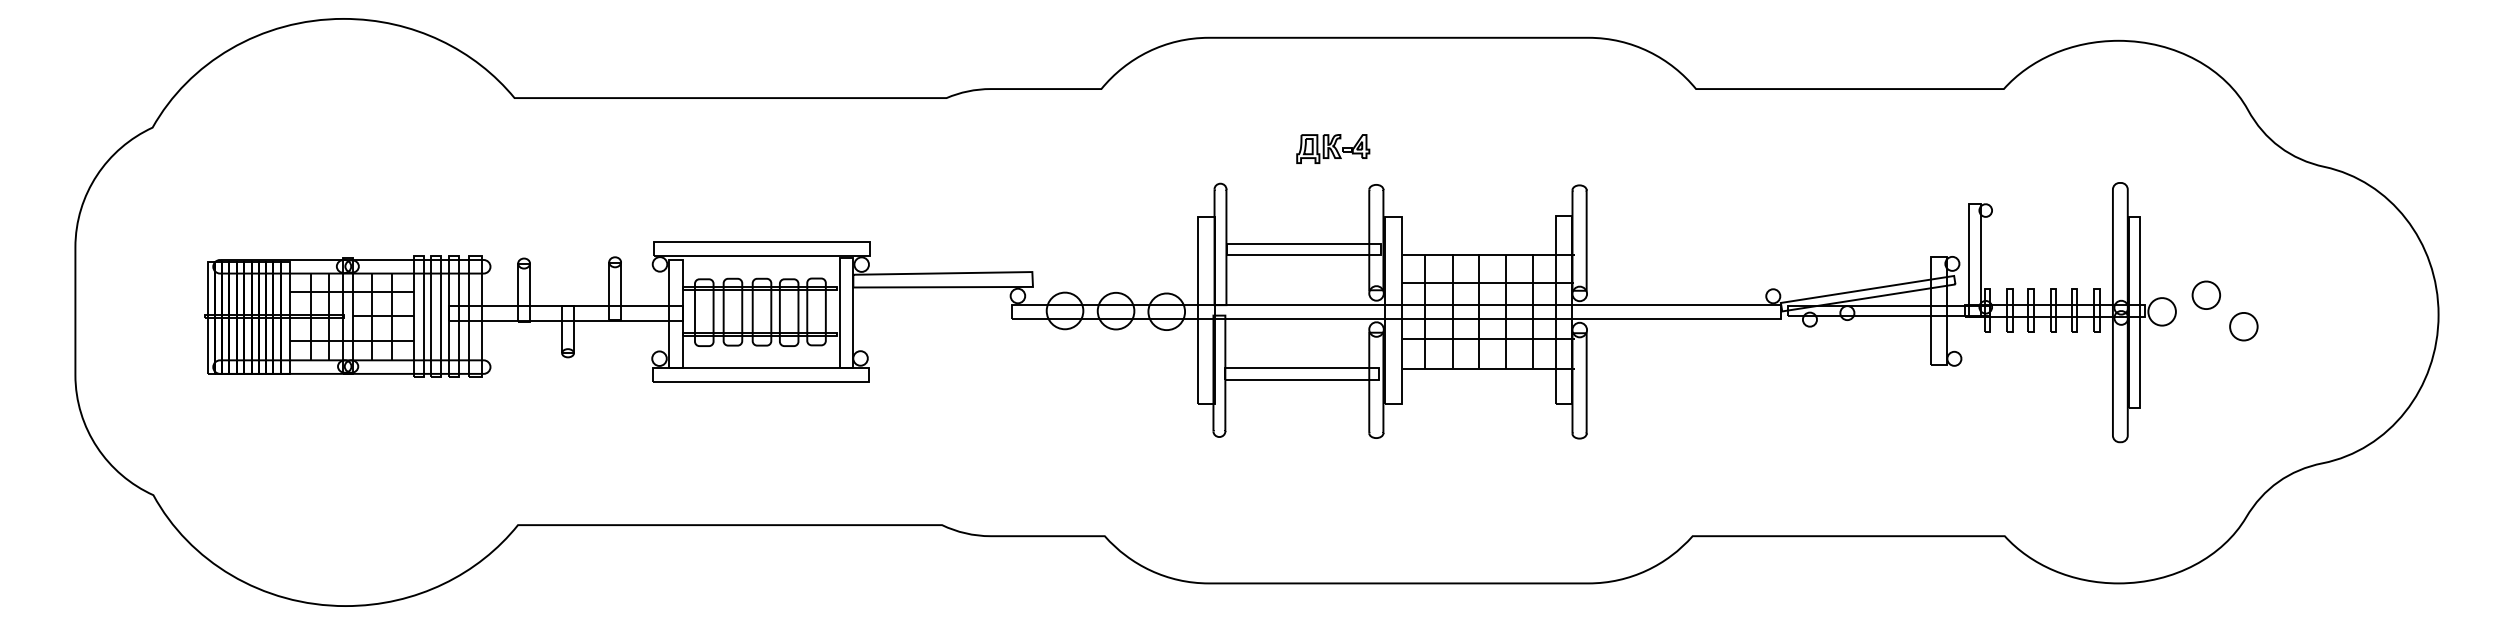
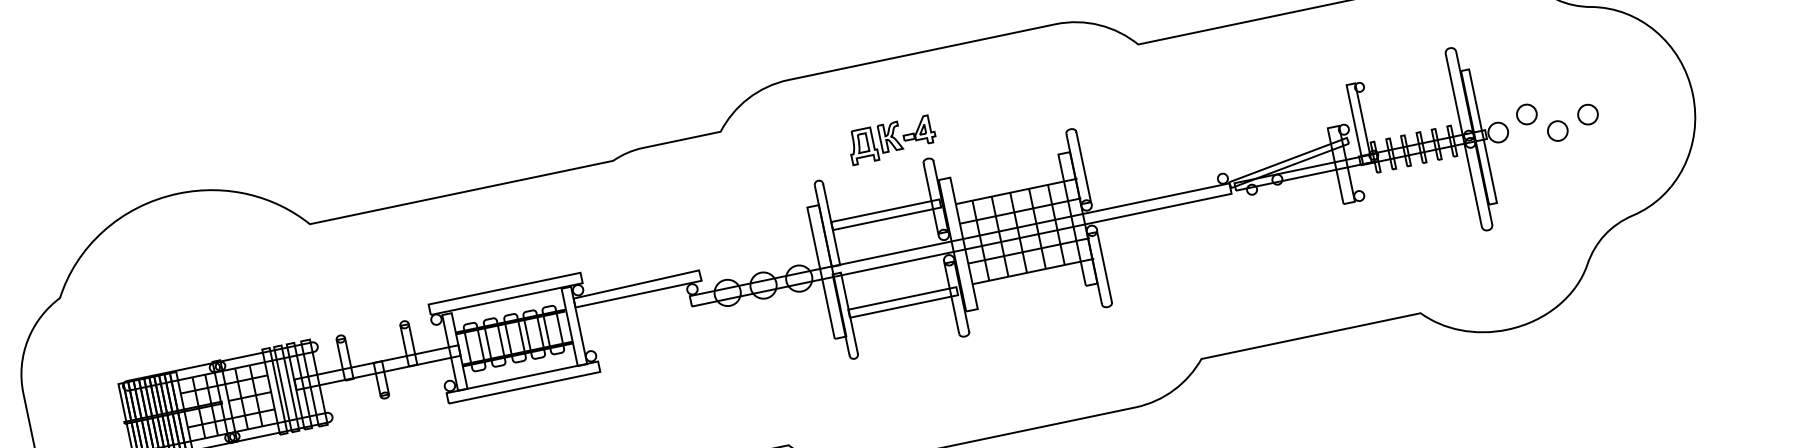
part: (1333, 148) -> (892, 139), size x1.67
part: (2289, 312) -> (1587, 114), added

